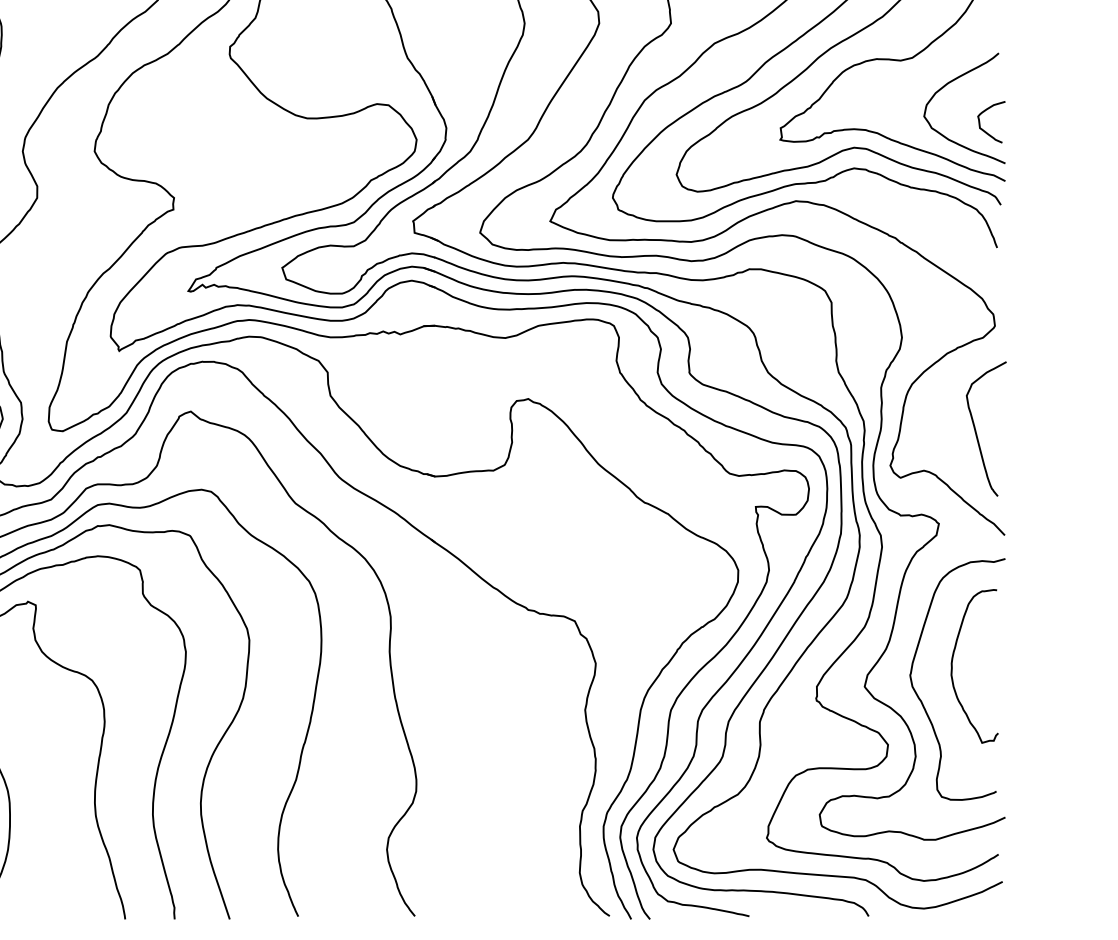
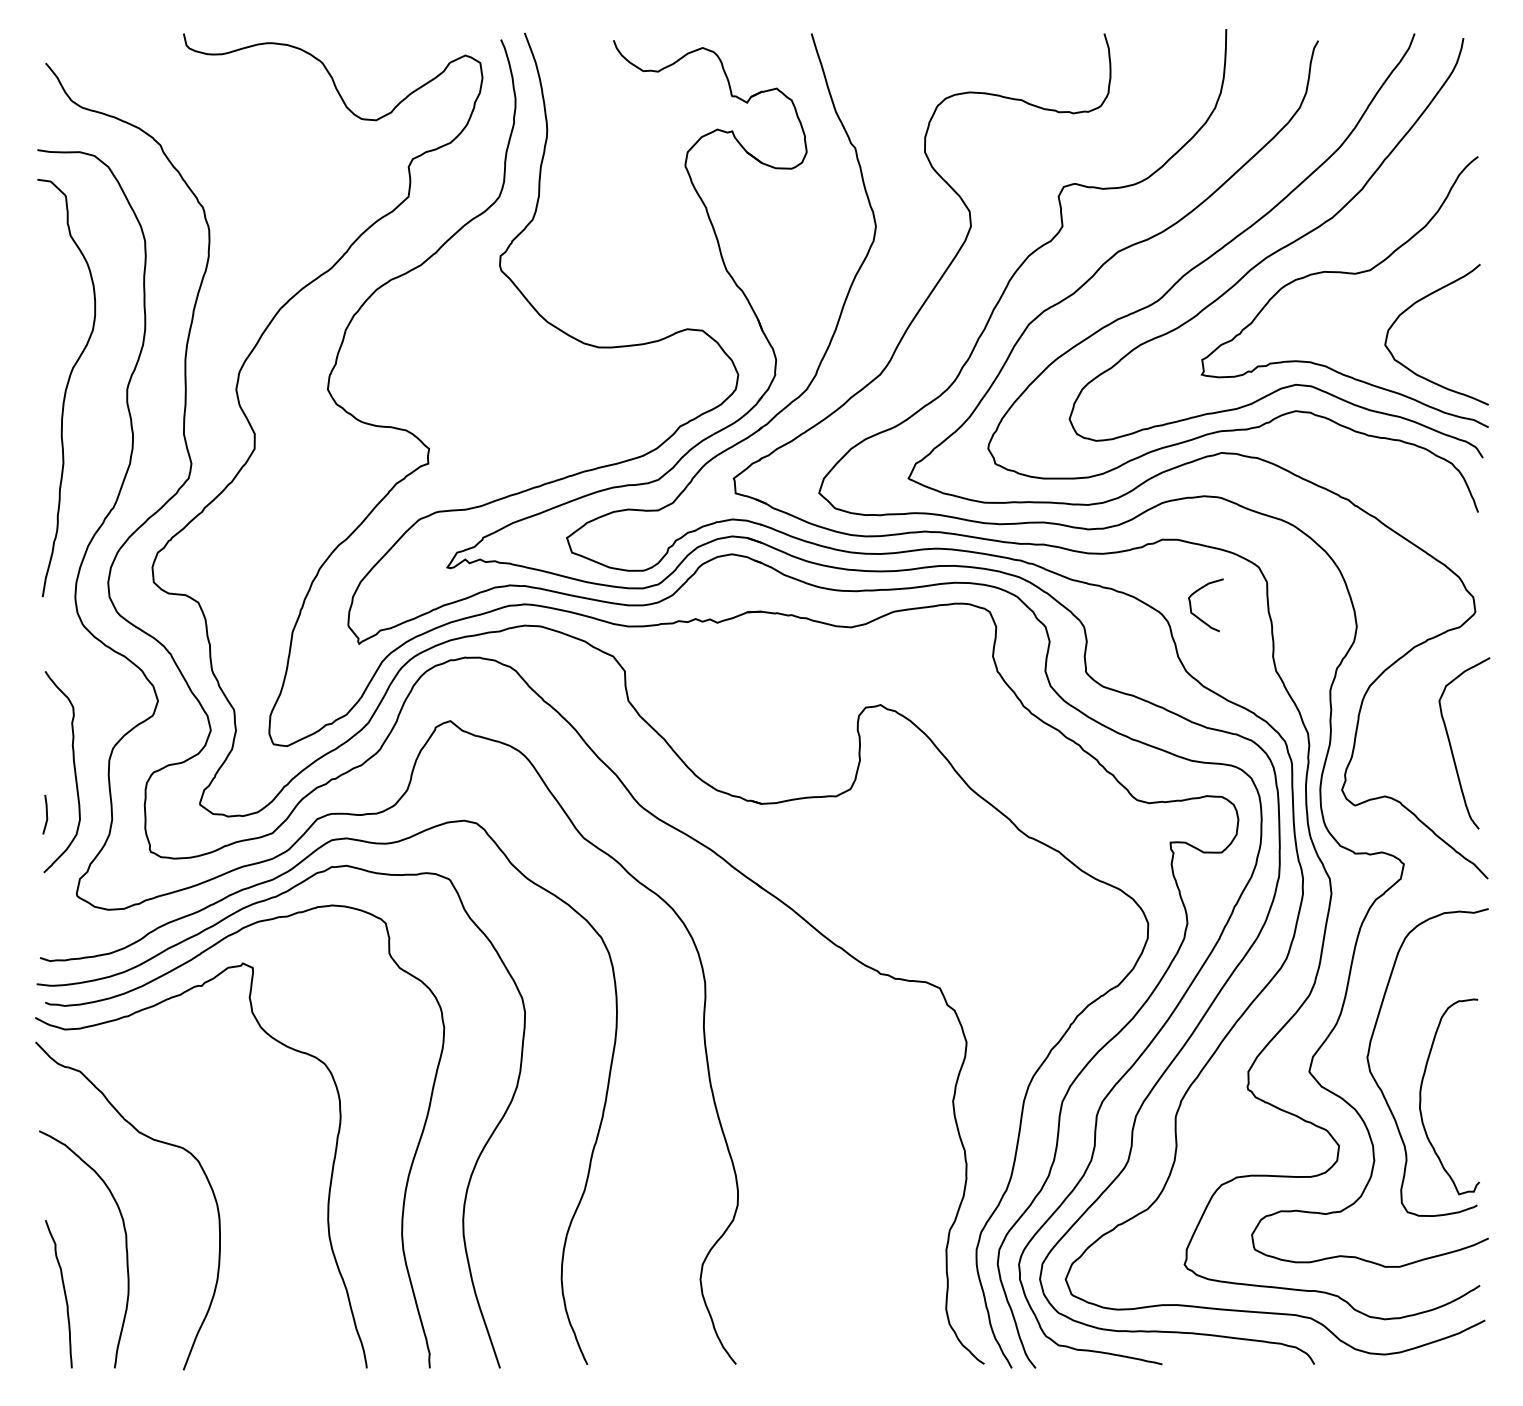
curve: (986, 131) -> (1199, 617), moved
curve: (952, 666) -> (1421, 1096), moved

